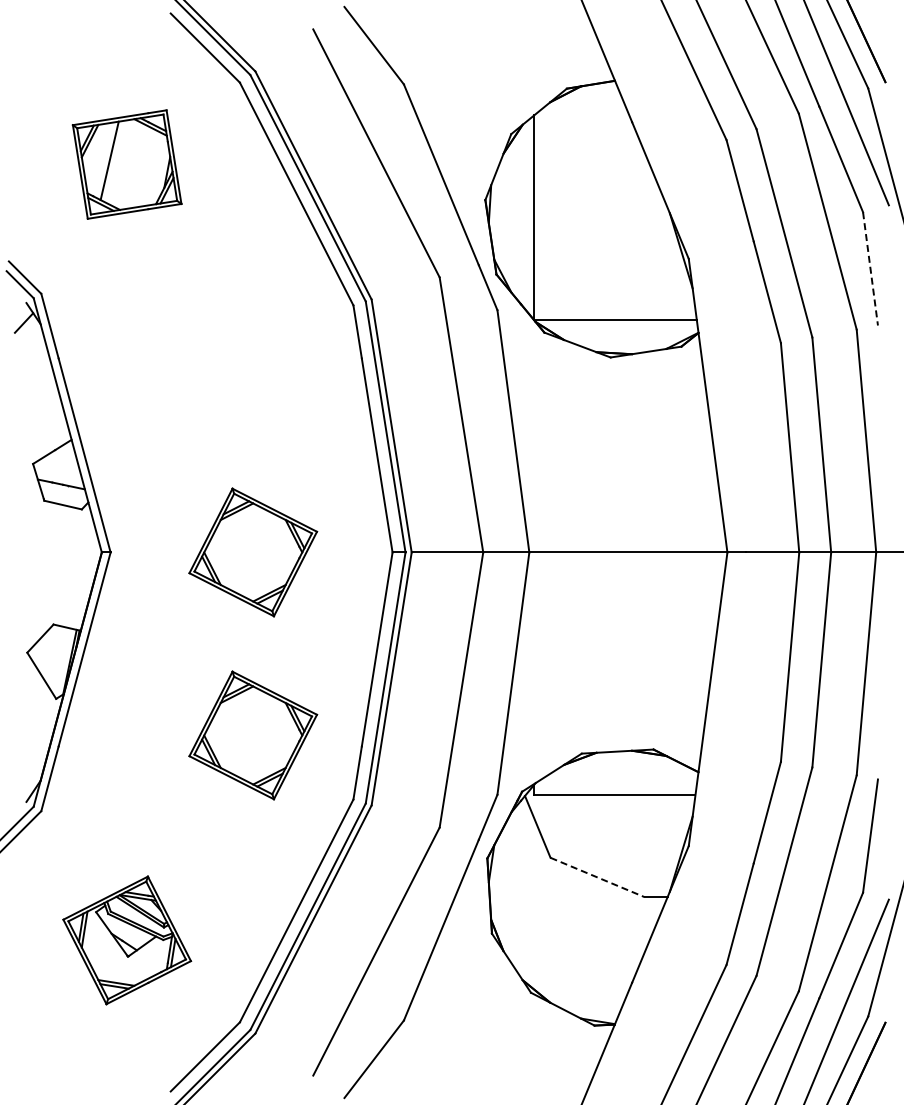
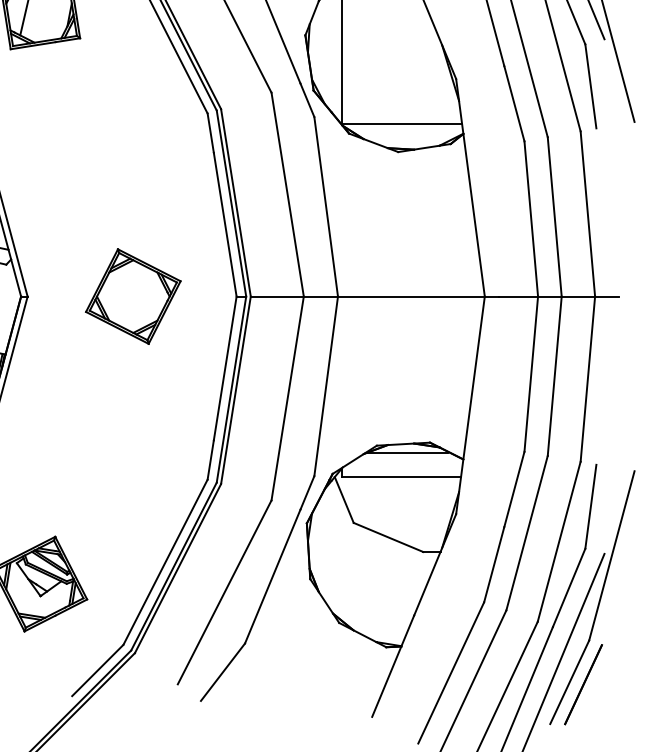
line: (870, 269) -> (590, 86), dashed -> solid
part: (253, 735) -> (133, 432), removed
line: (622, 763) -> (407, 453), added
line: (597, 877) -> (388, 537), dashed -> solid

